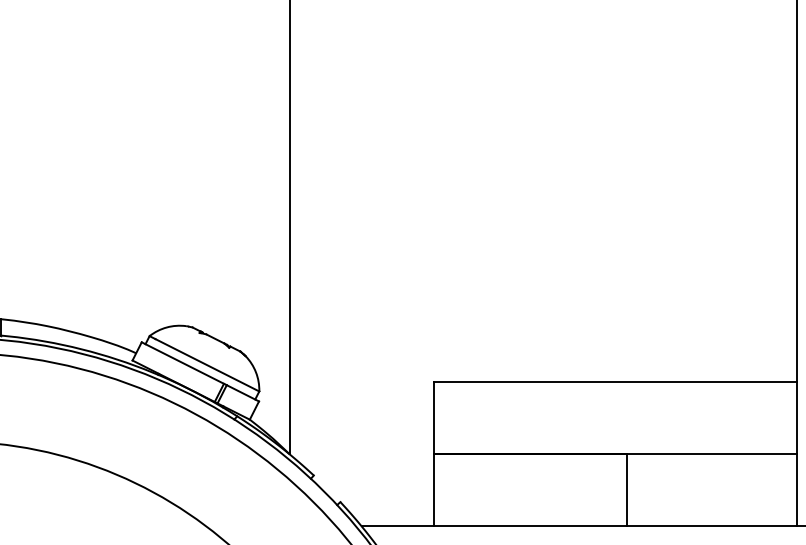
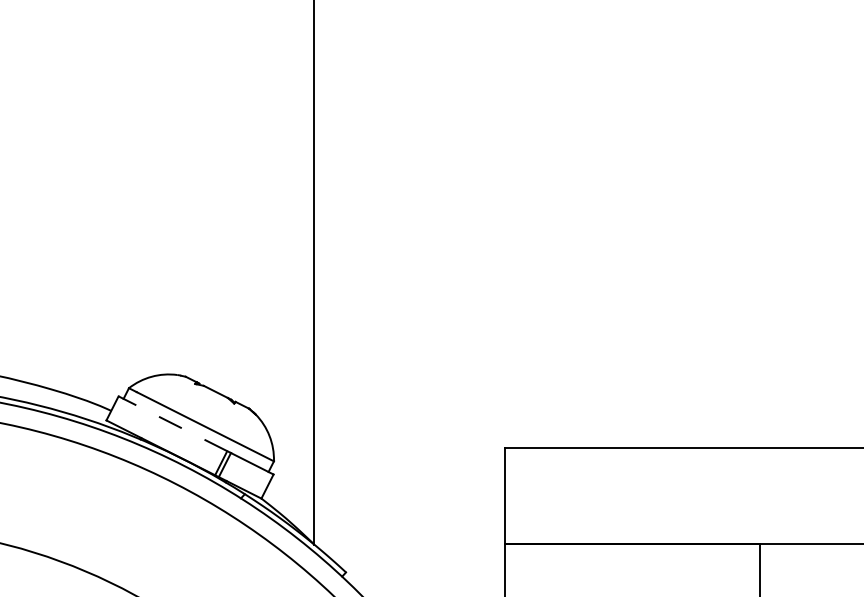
line: (182, 362) -> (172, 423), solid -> dashed

